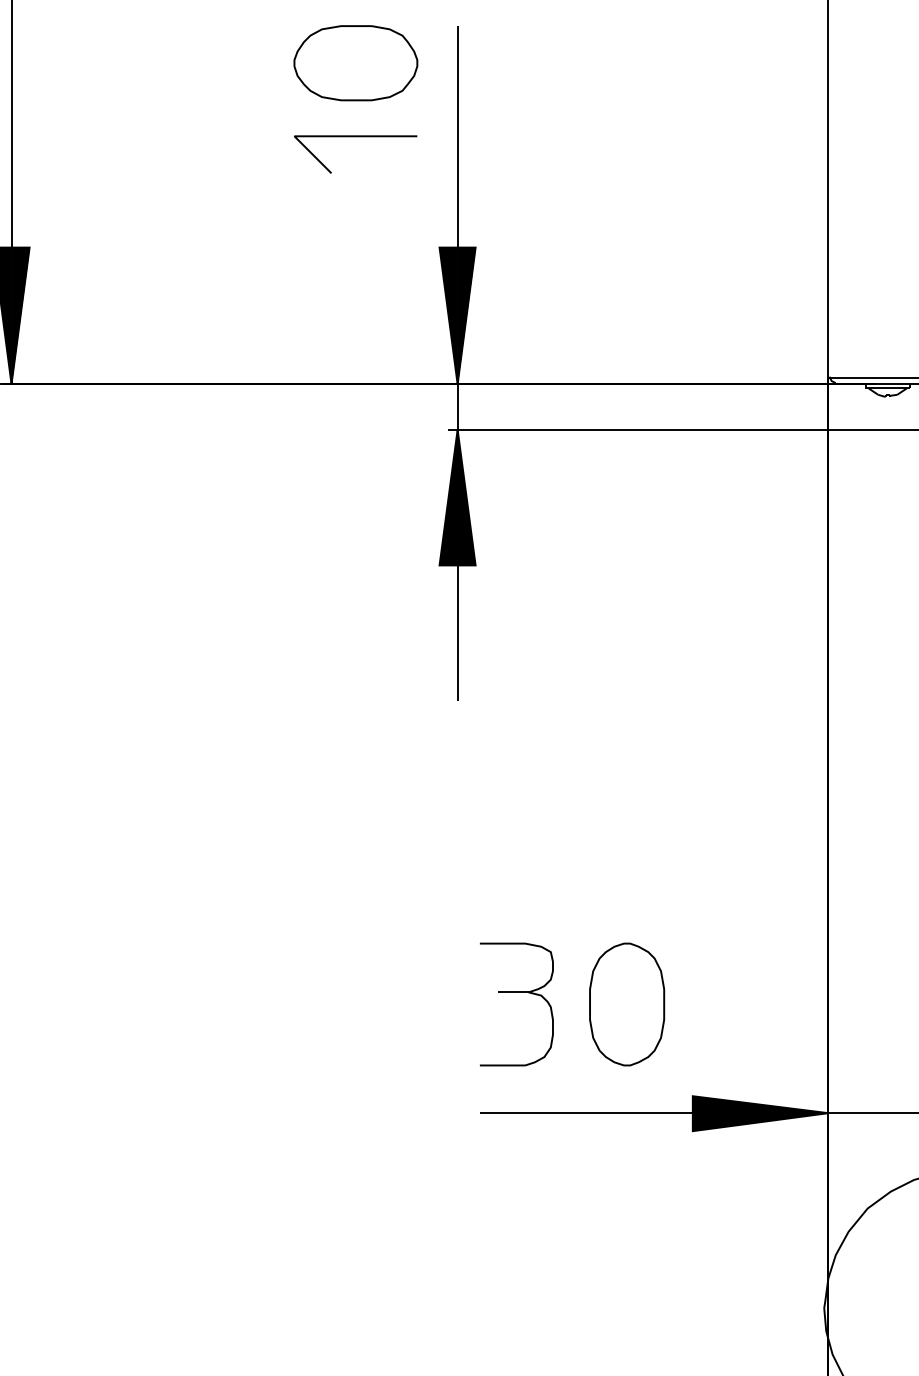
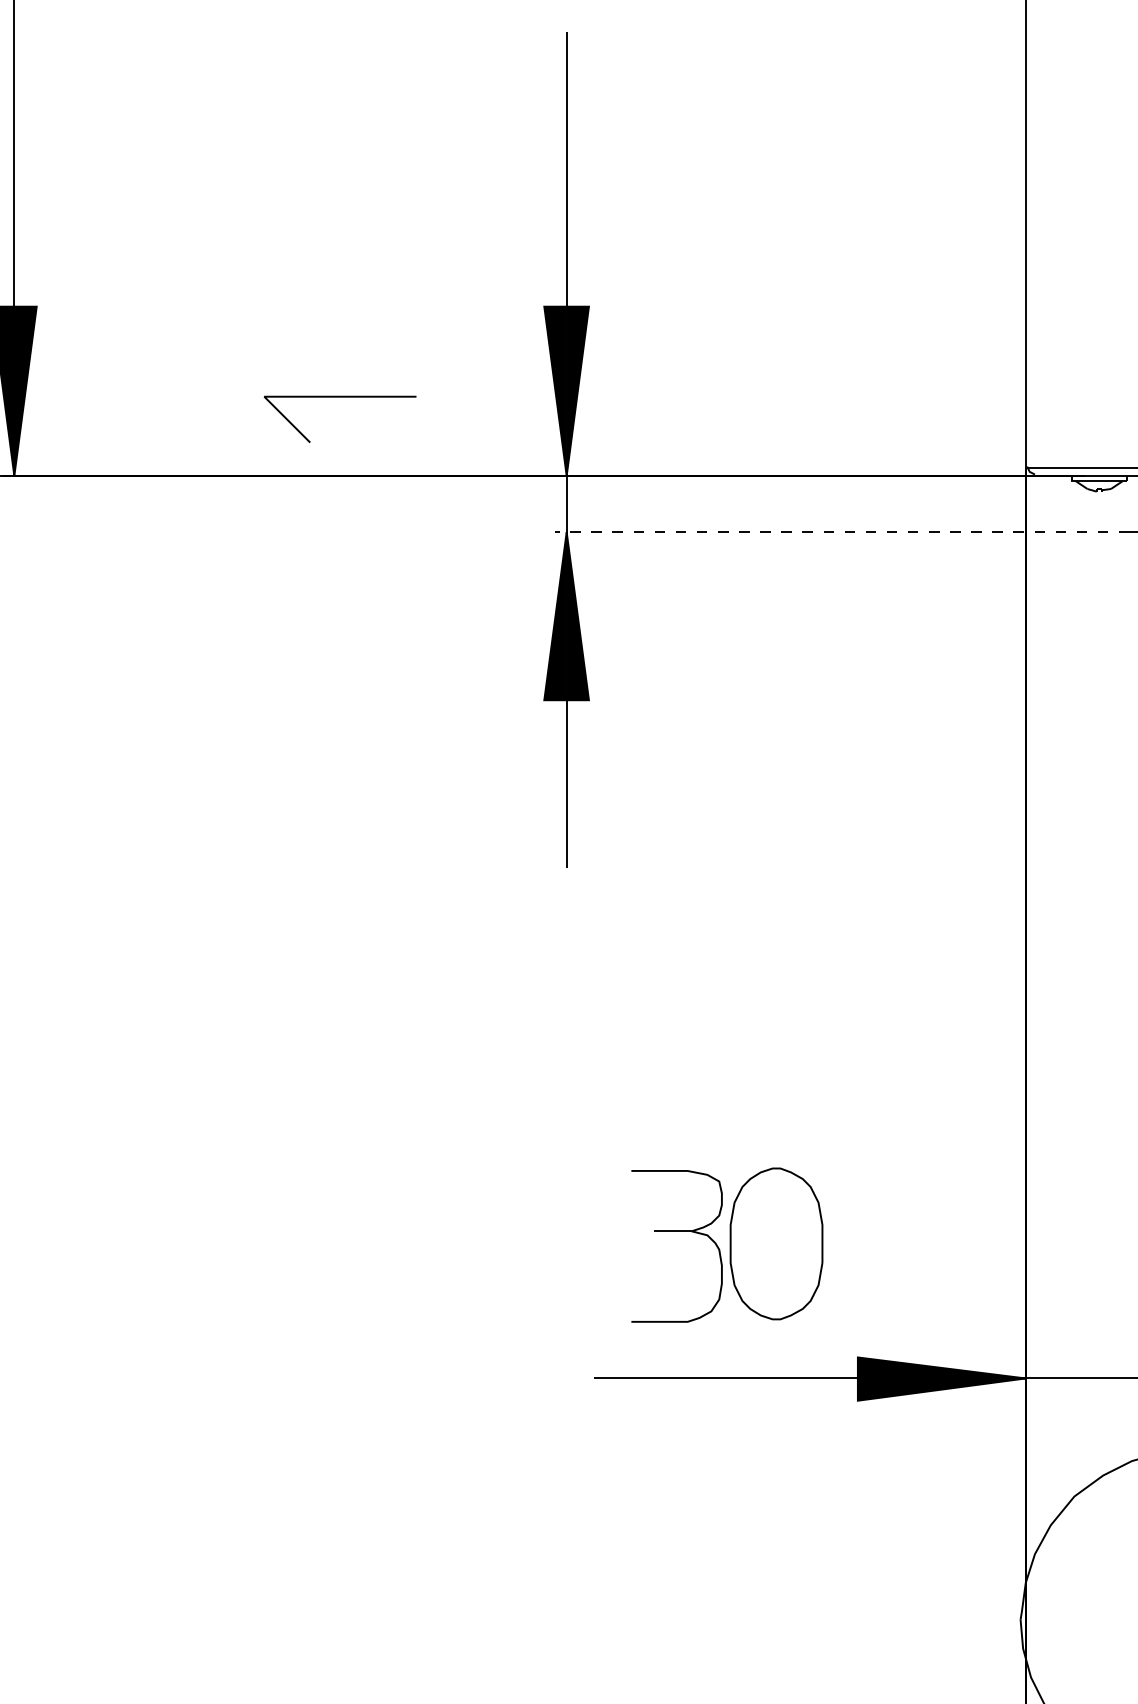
part: (355, 63) -> (440, 78), removed
line: (355, 137) -> (339, 398), moved
line: (679, 429) -> (841, 531), solid -> dashed
part: (516, 992) -> (676, 1231), moved

